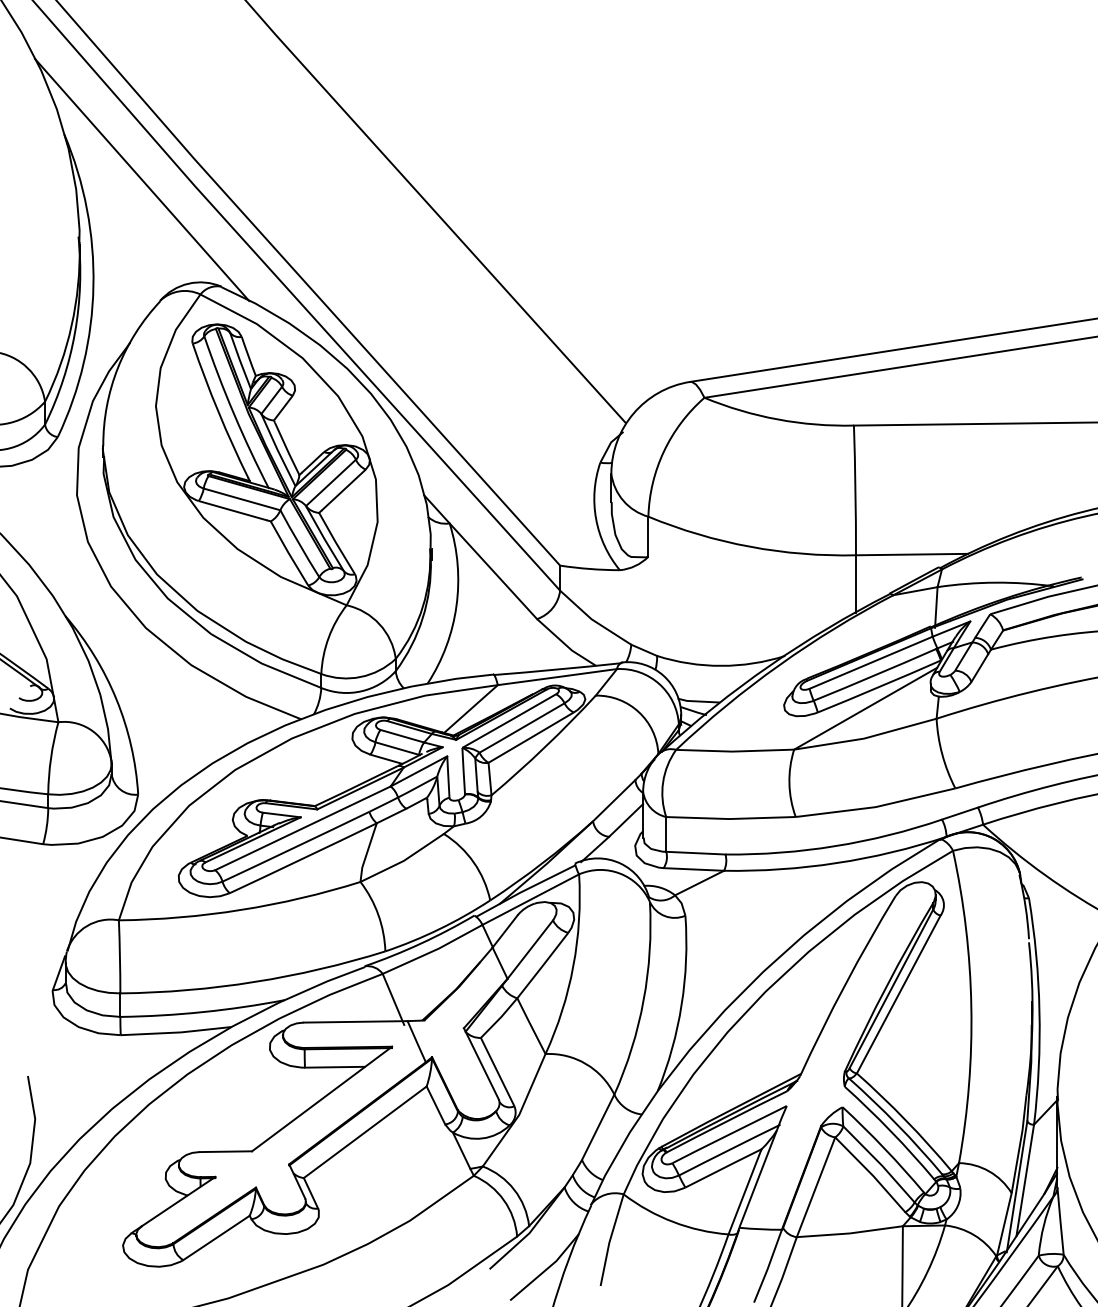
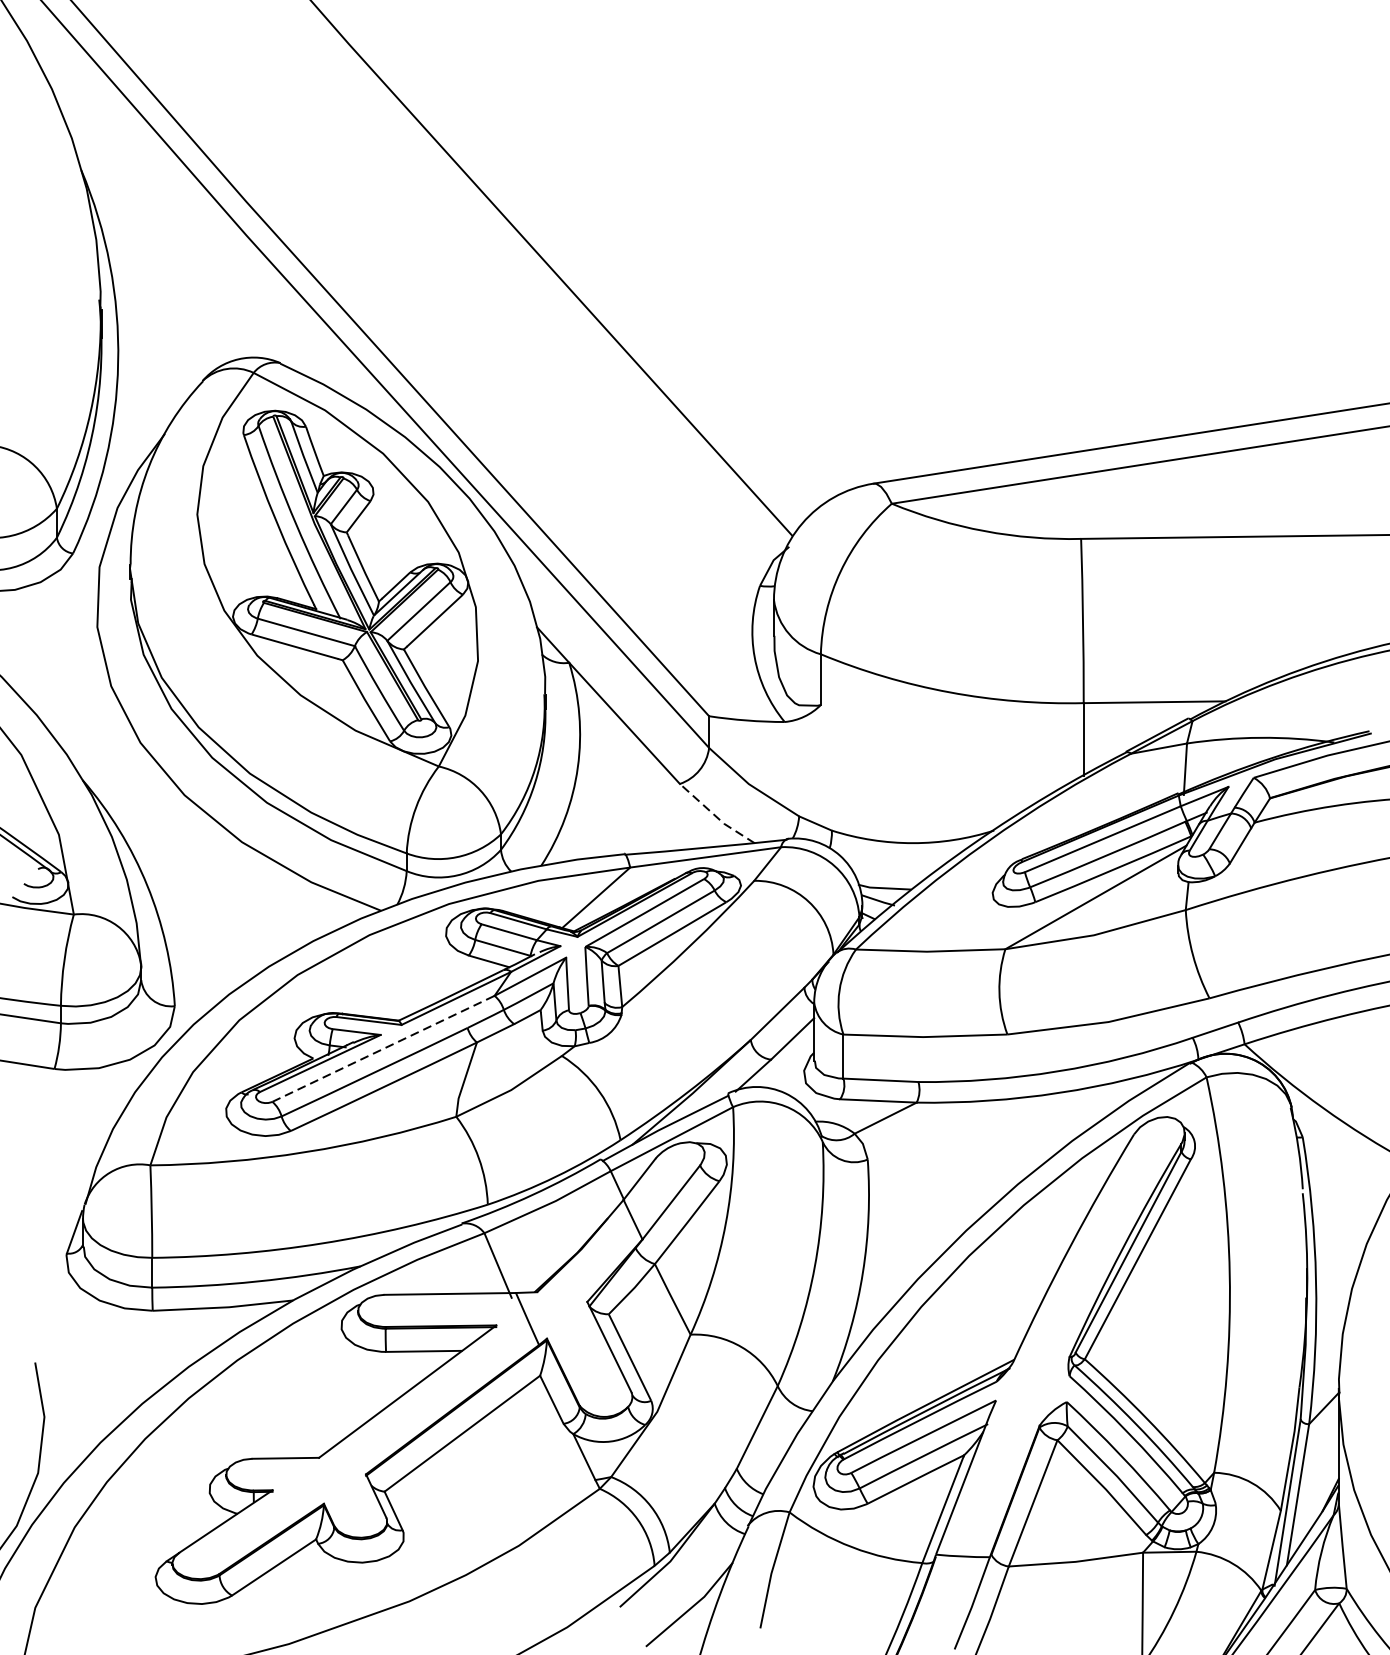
line: (141, 179) -> (179, 227), removed
line: (565, 644) -> (715, 816), solid -> dashed
line: (303, 828) -> (384, 1049), solid -> dashed

